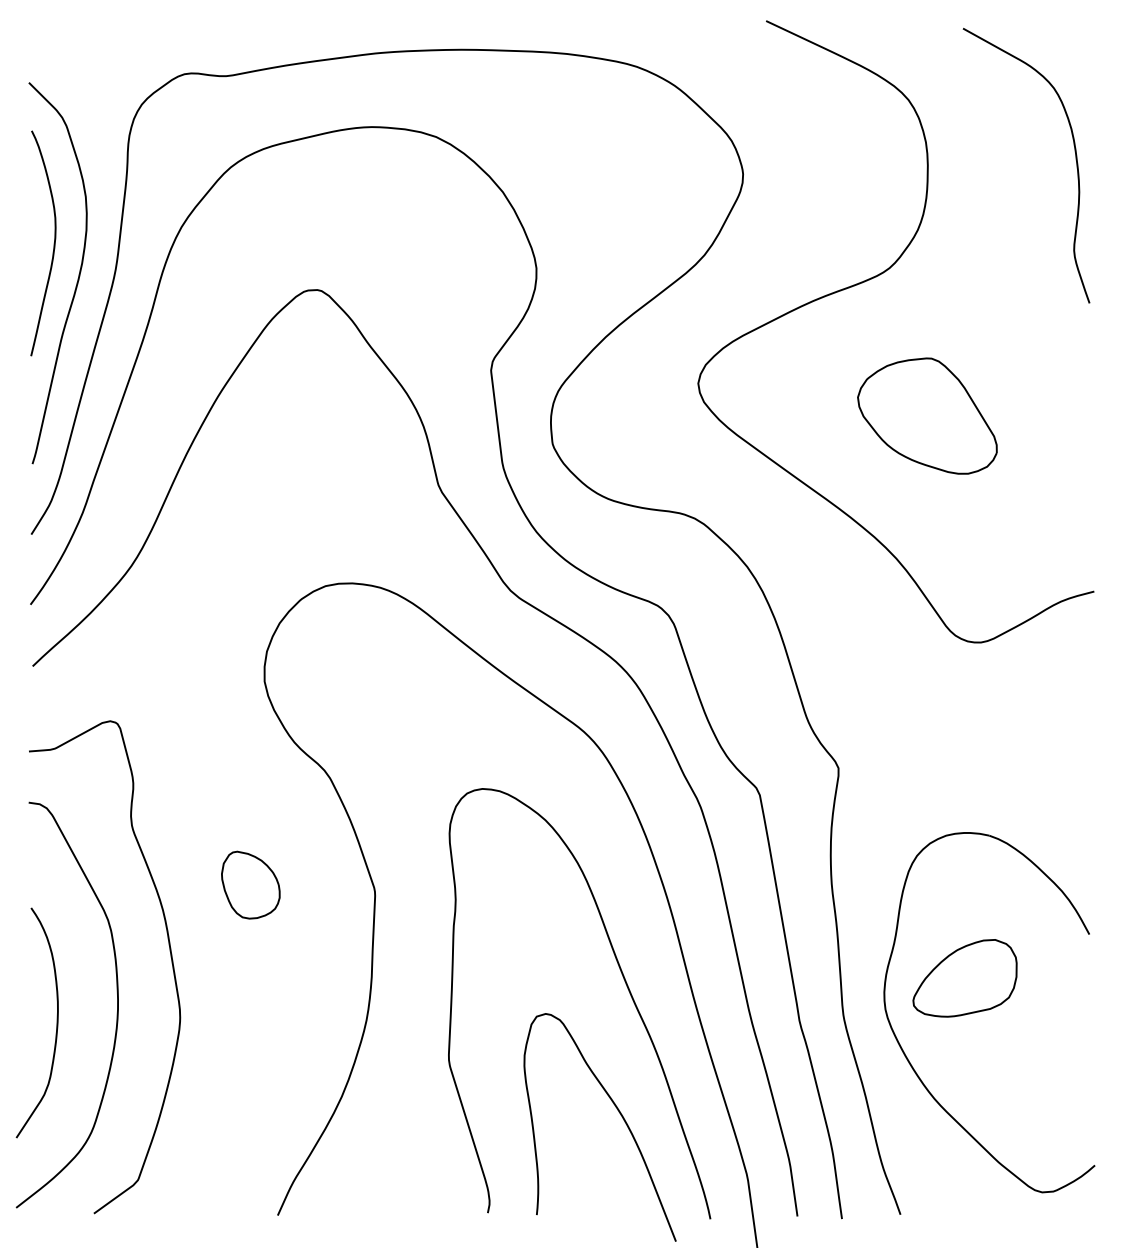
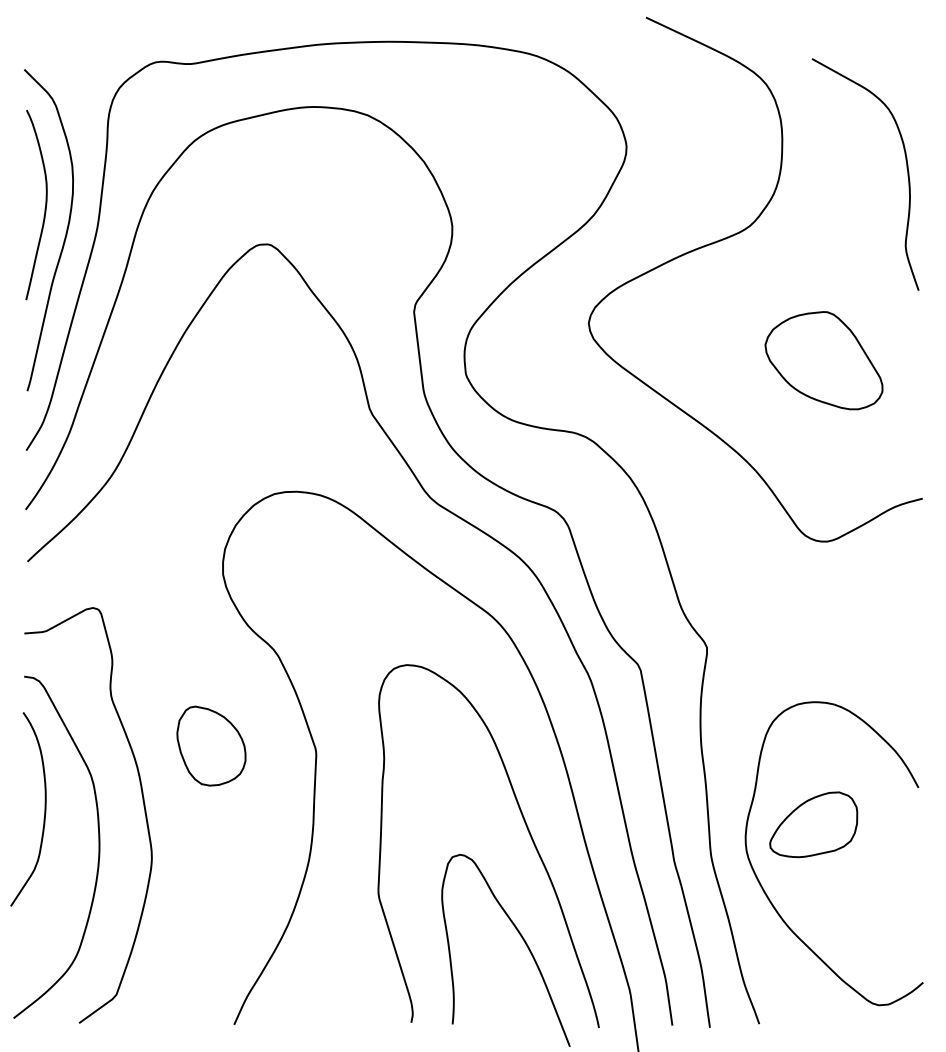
curve: (1075, 158) -> (906, 168), moved
part: (926, 415) -> (823, 360), moved
part: (250, 885) -> (211, 746), size x1.4
curve: (56, 1023) -> (44, 809), moved

